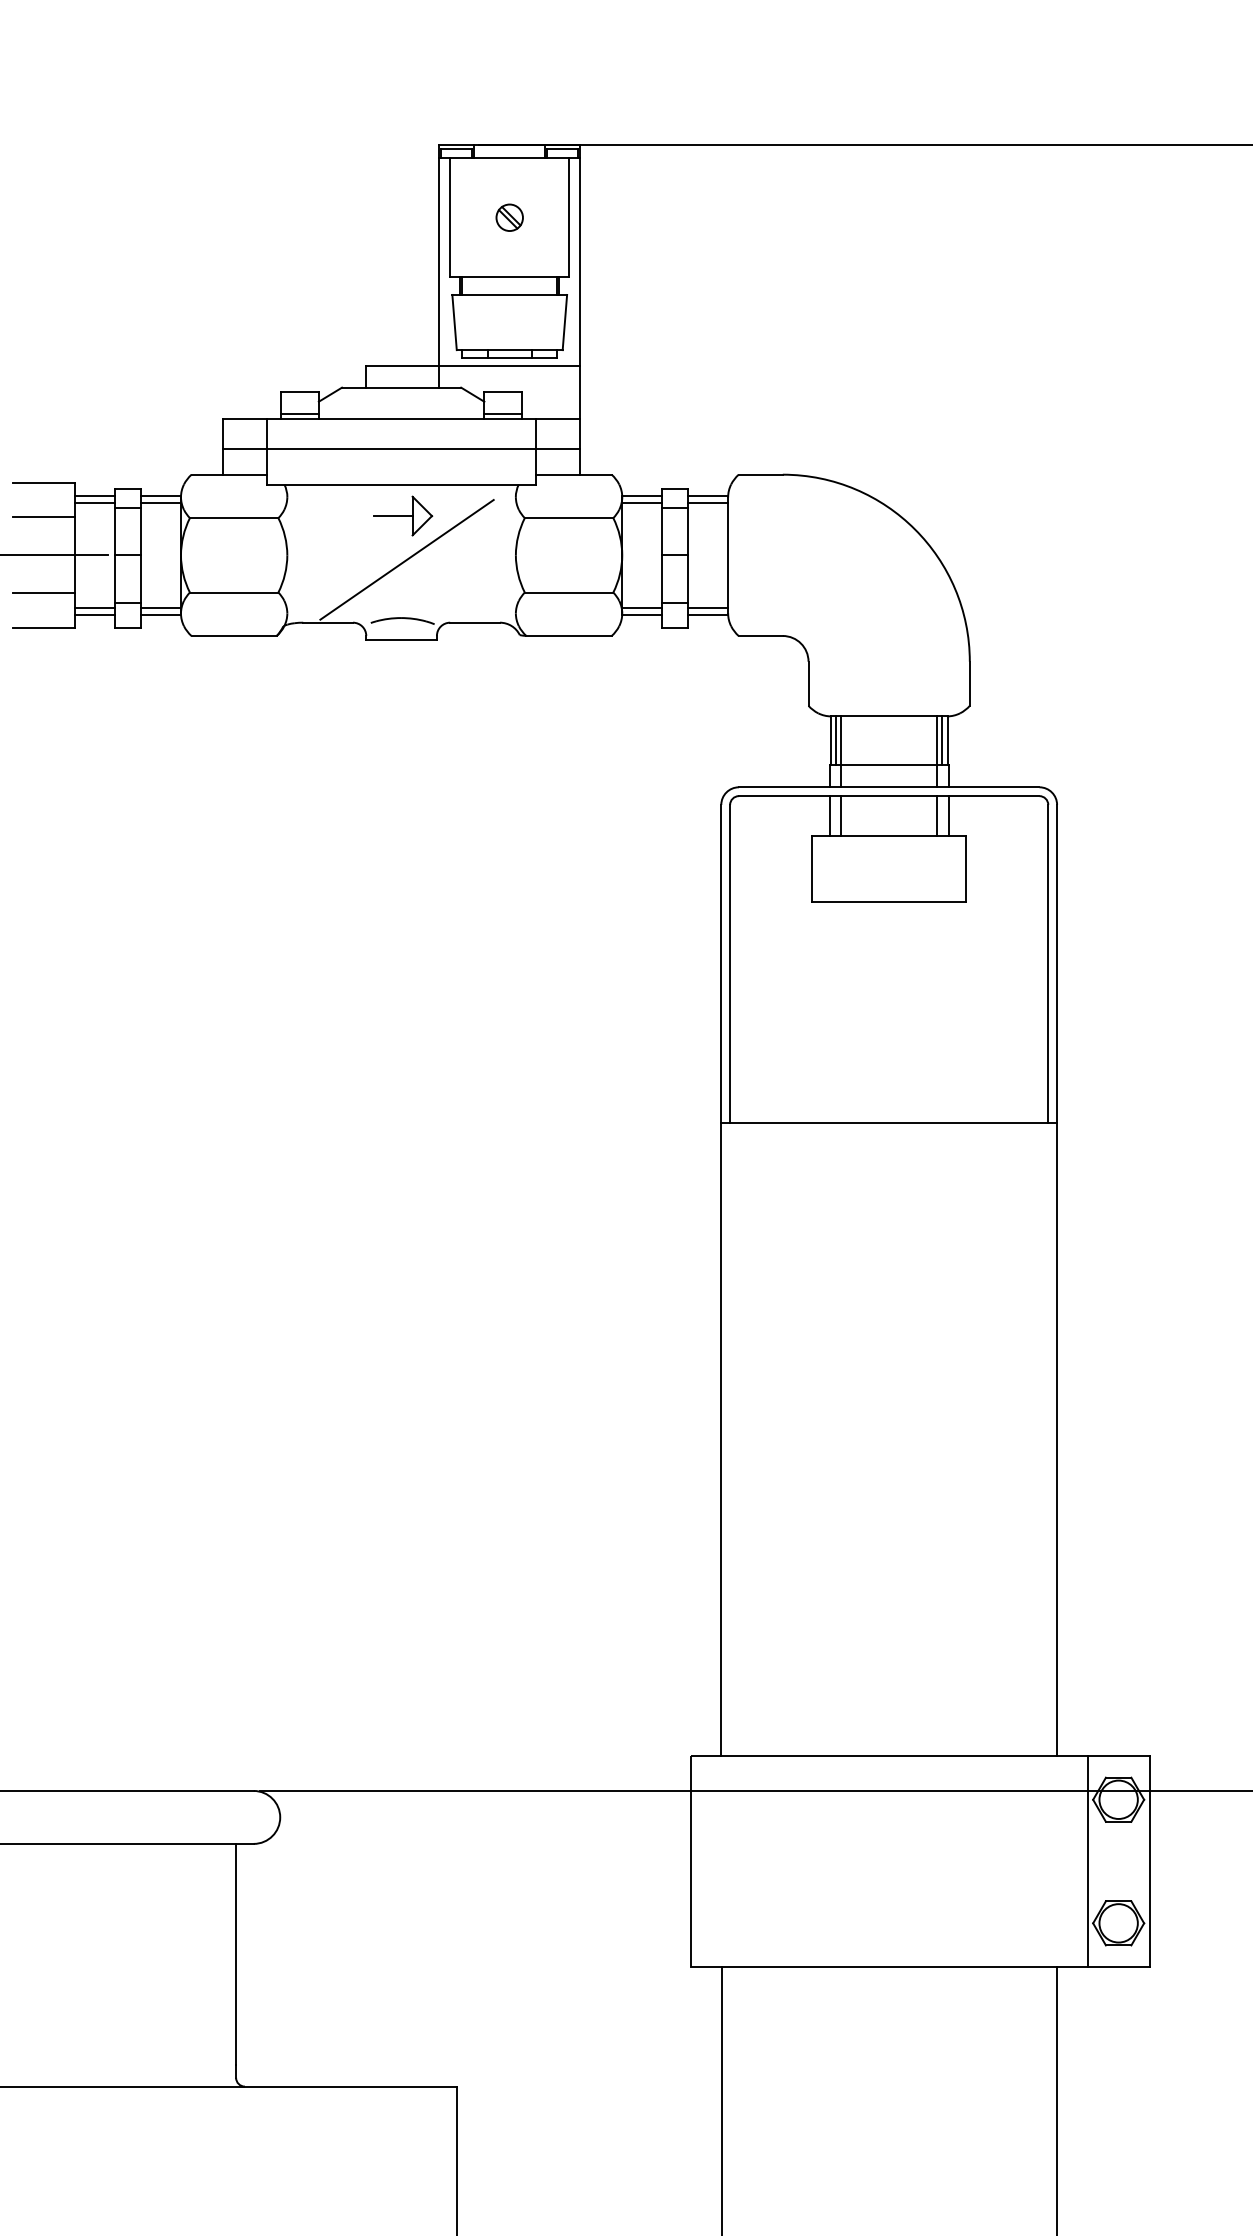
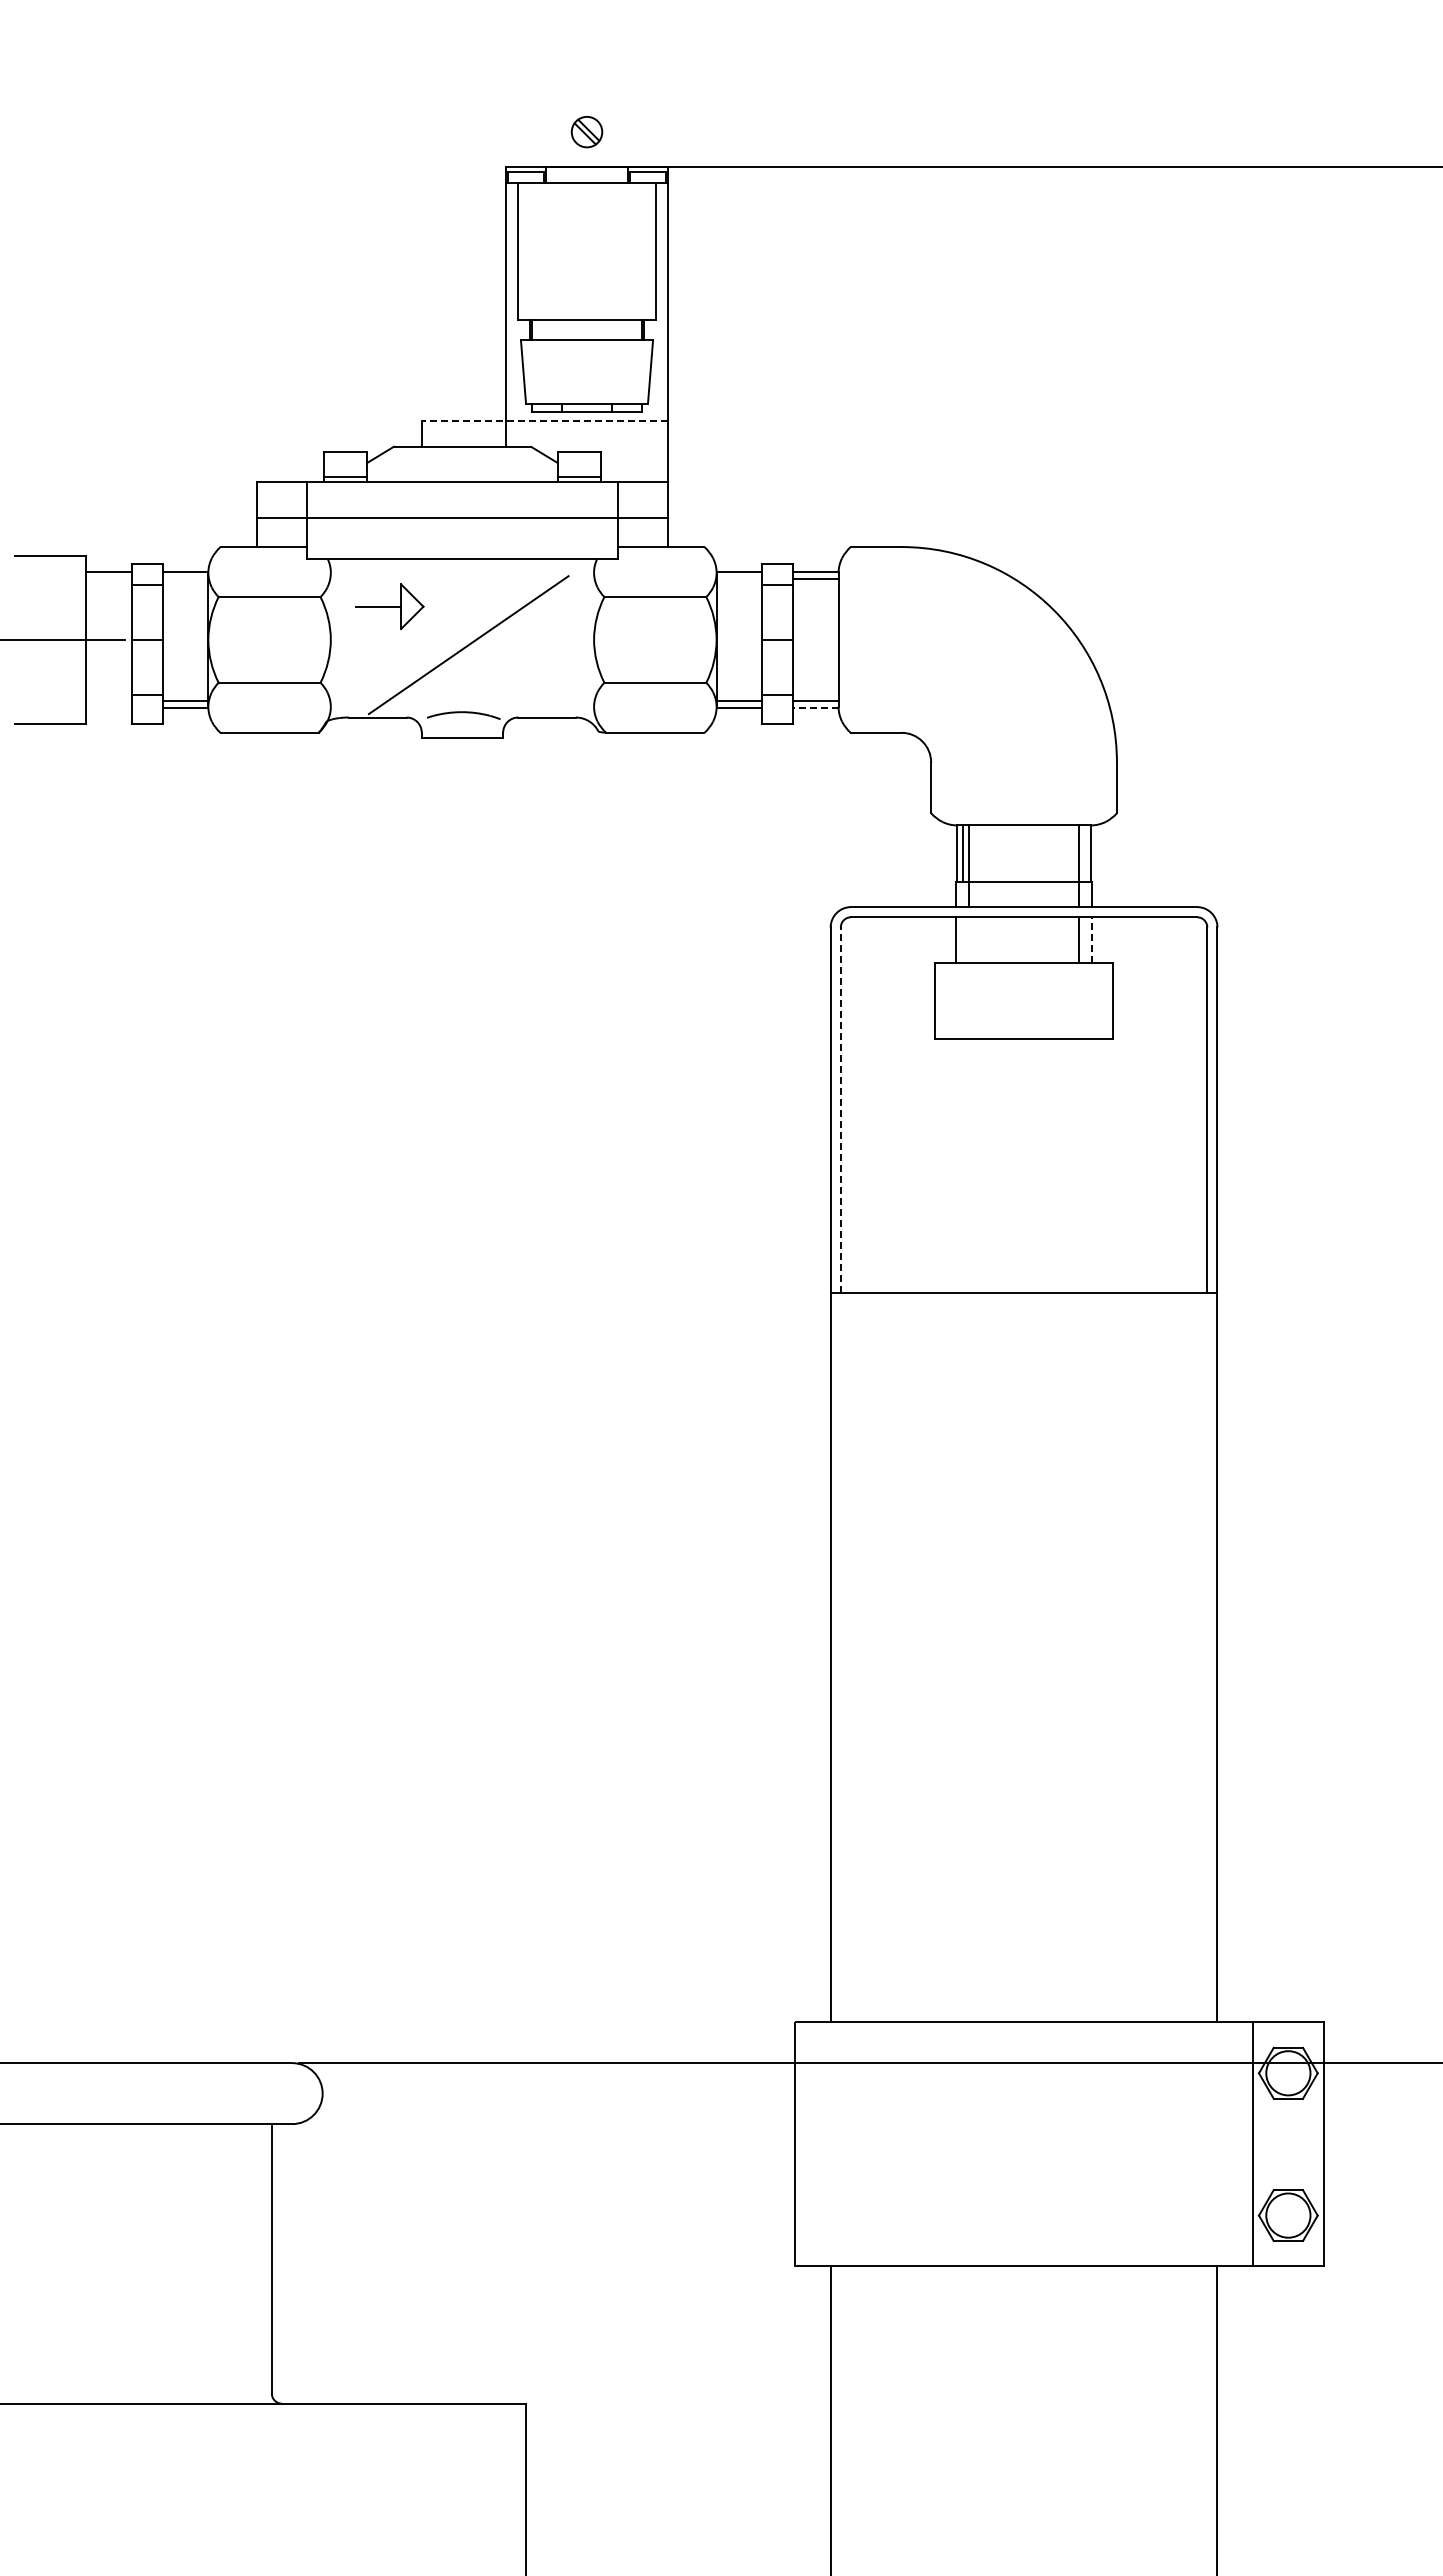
part: (509, 218) -> (586, 132), moved
line: (472, 365) -> (544, 421), solid -> dashed
line: (95, 502) -> (109, 579), removed
line: (161, 502) -> (185, 579), removed
line: (642, 502) -> (739, 579), removed
part: (402, 515) -> (389, 606), moved
line: (43, 517) -> (50, 596), removed
line: (43, 593) -> (50, 683), removed
line: (95, 607) -> (109, 700), removed
line: (95, 614) -> (109, 708), removed
line: (708, 614) -> (815, 708), solid -> dashed
line: (942, 740) -> (1085, 853), removed
line: (840, 816) -> (968, 940), removed
line: (948, 816) -> (1092, 940), solid -> dashed
line: (729, 963) -> (840, 1110), solid -> dashed

